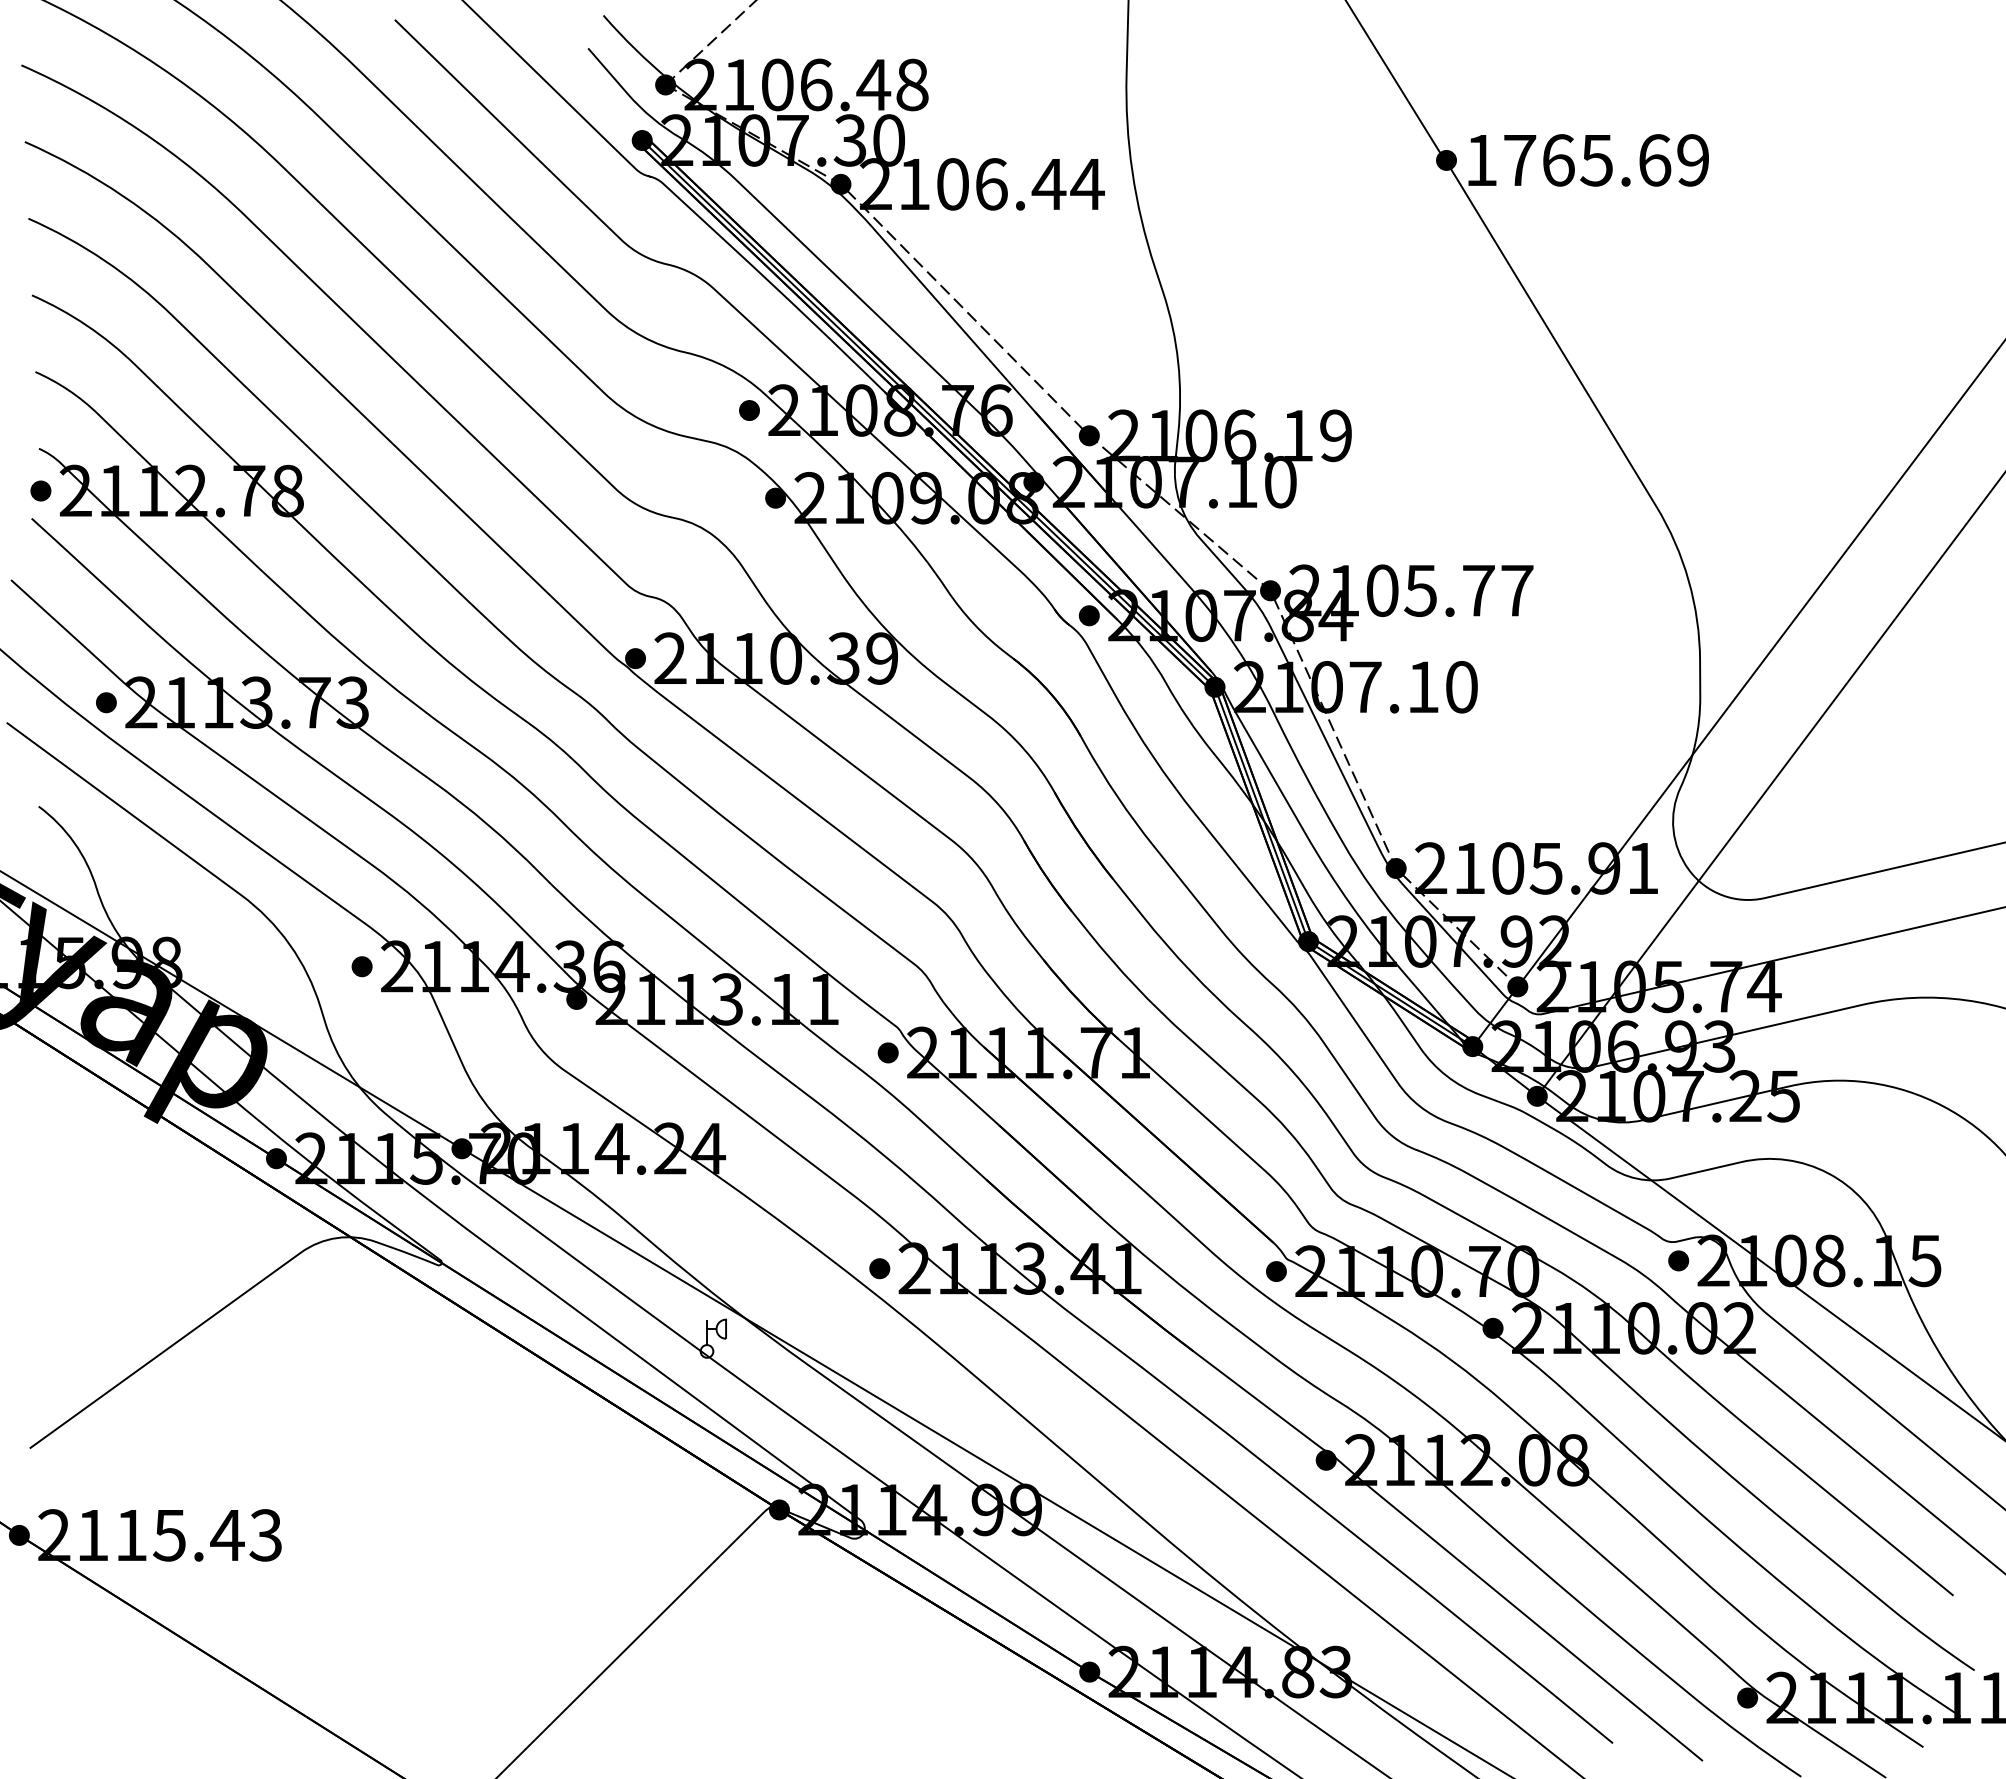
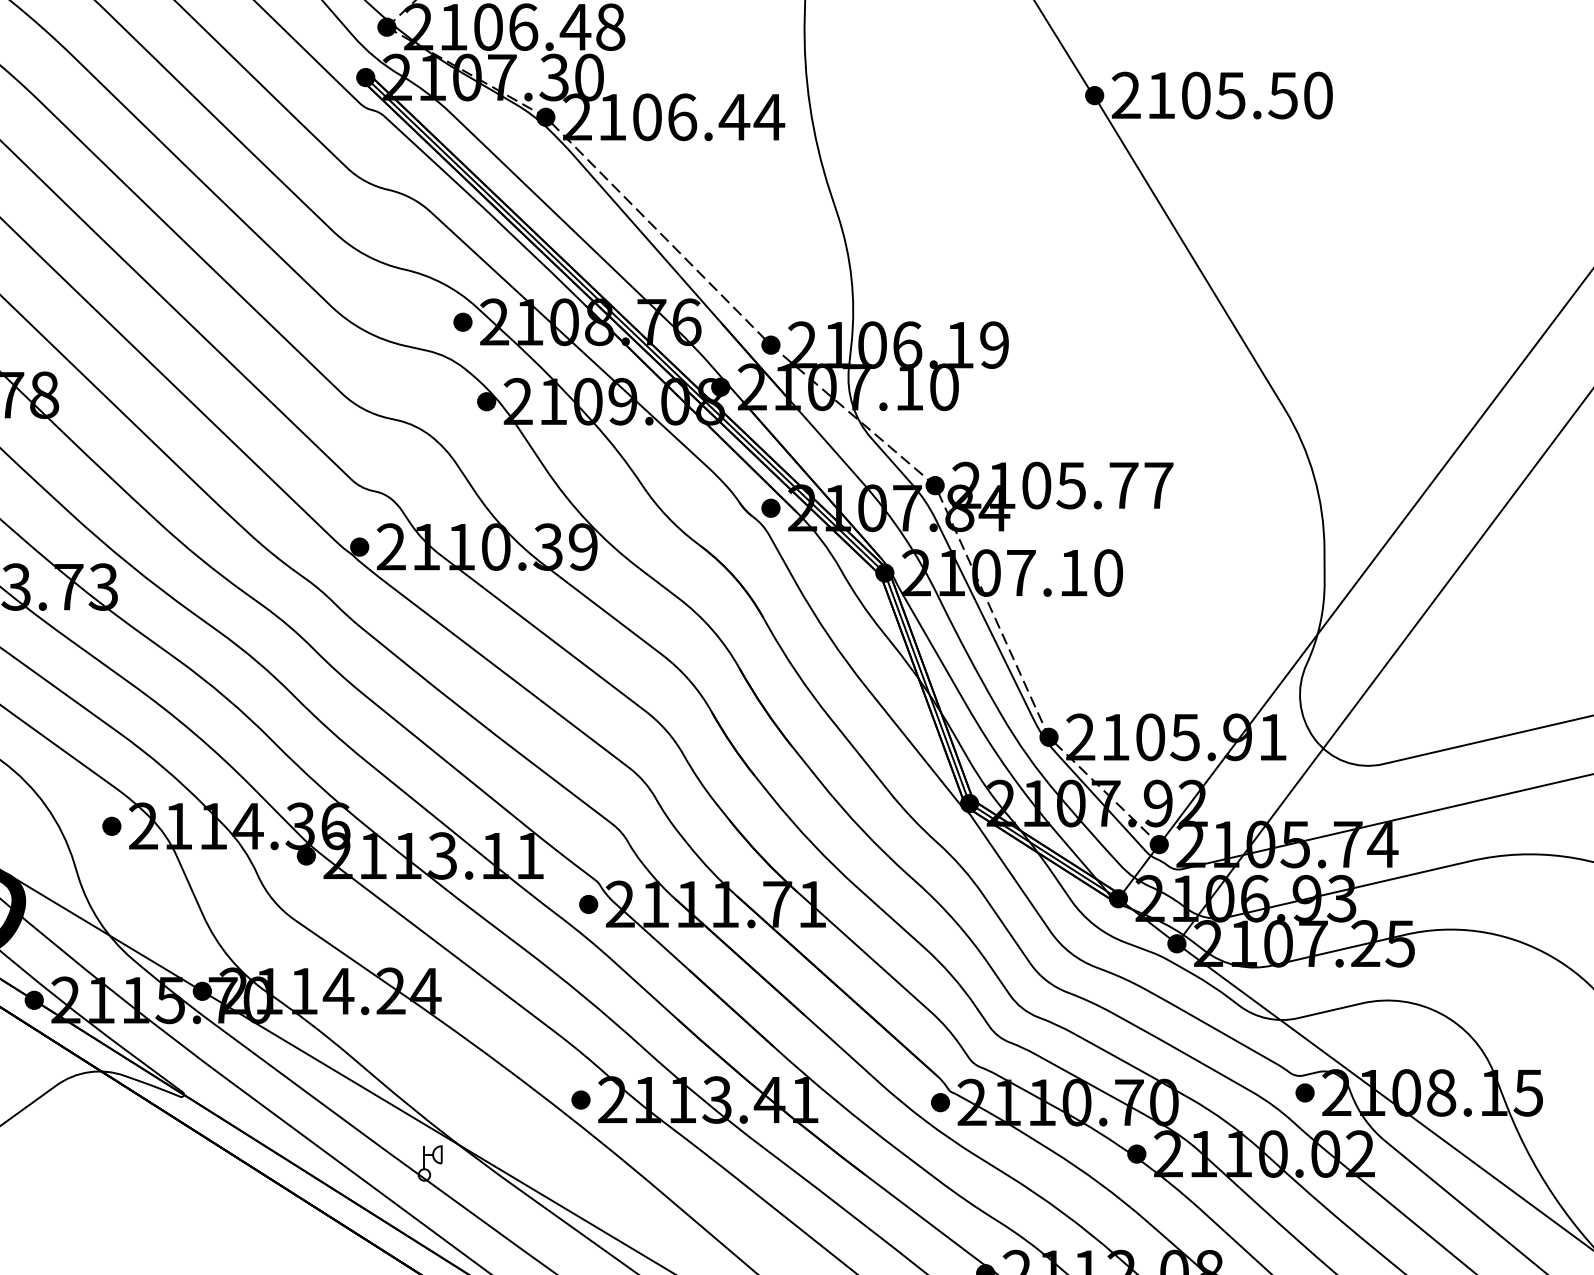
text: (1587, 160) -> (1222, 95), 1765.69 -> 2105.50

